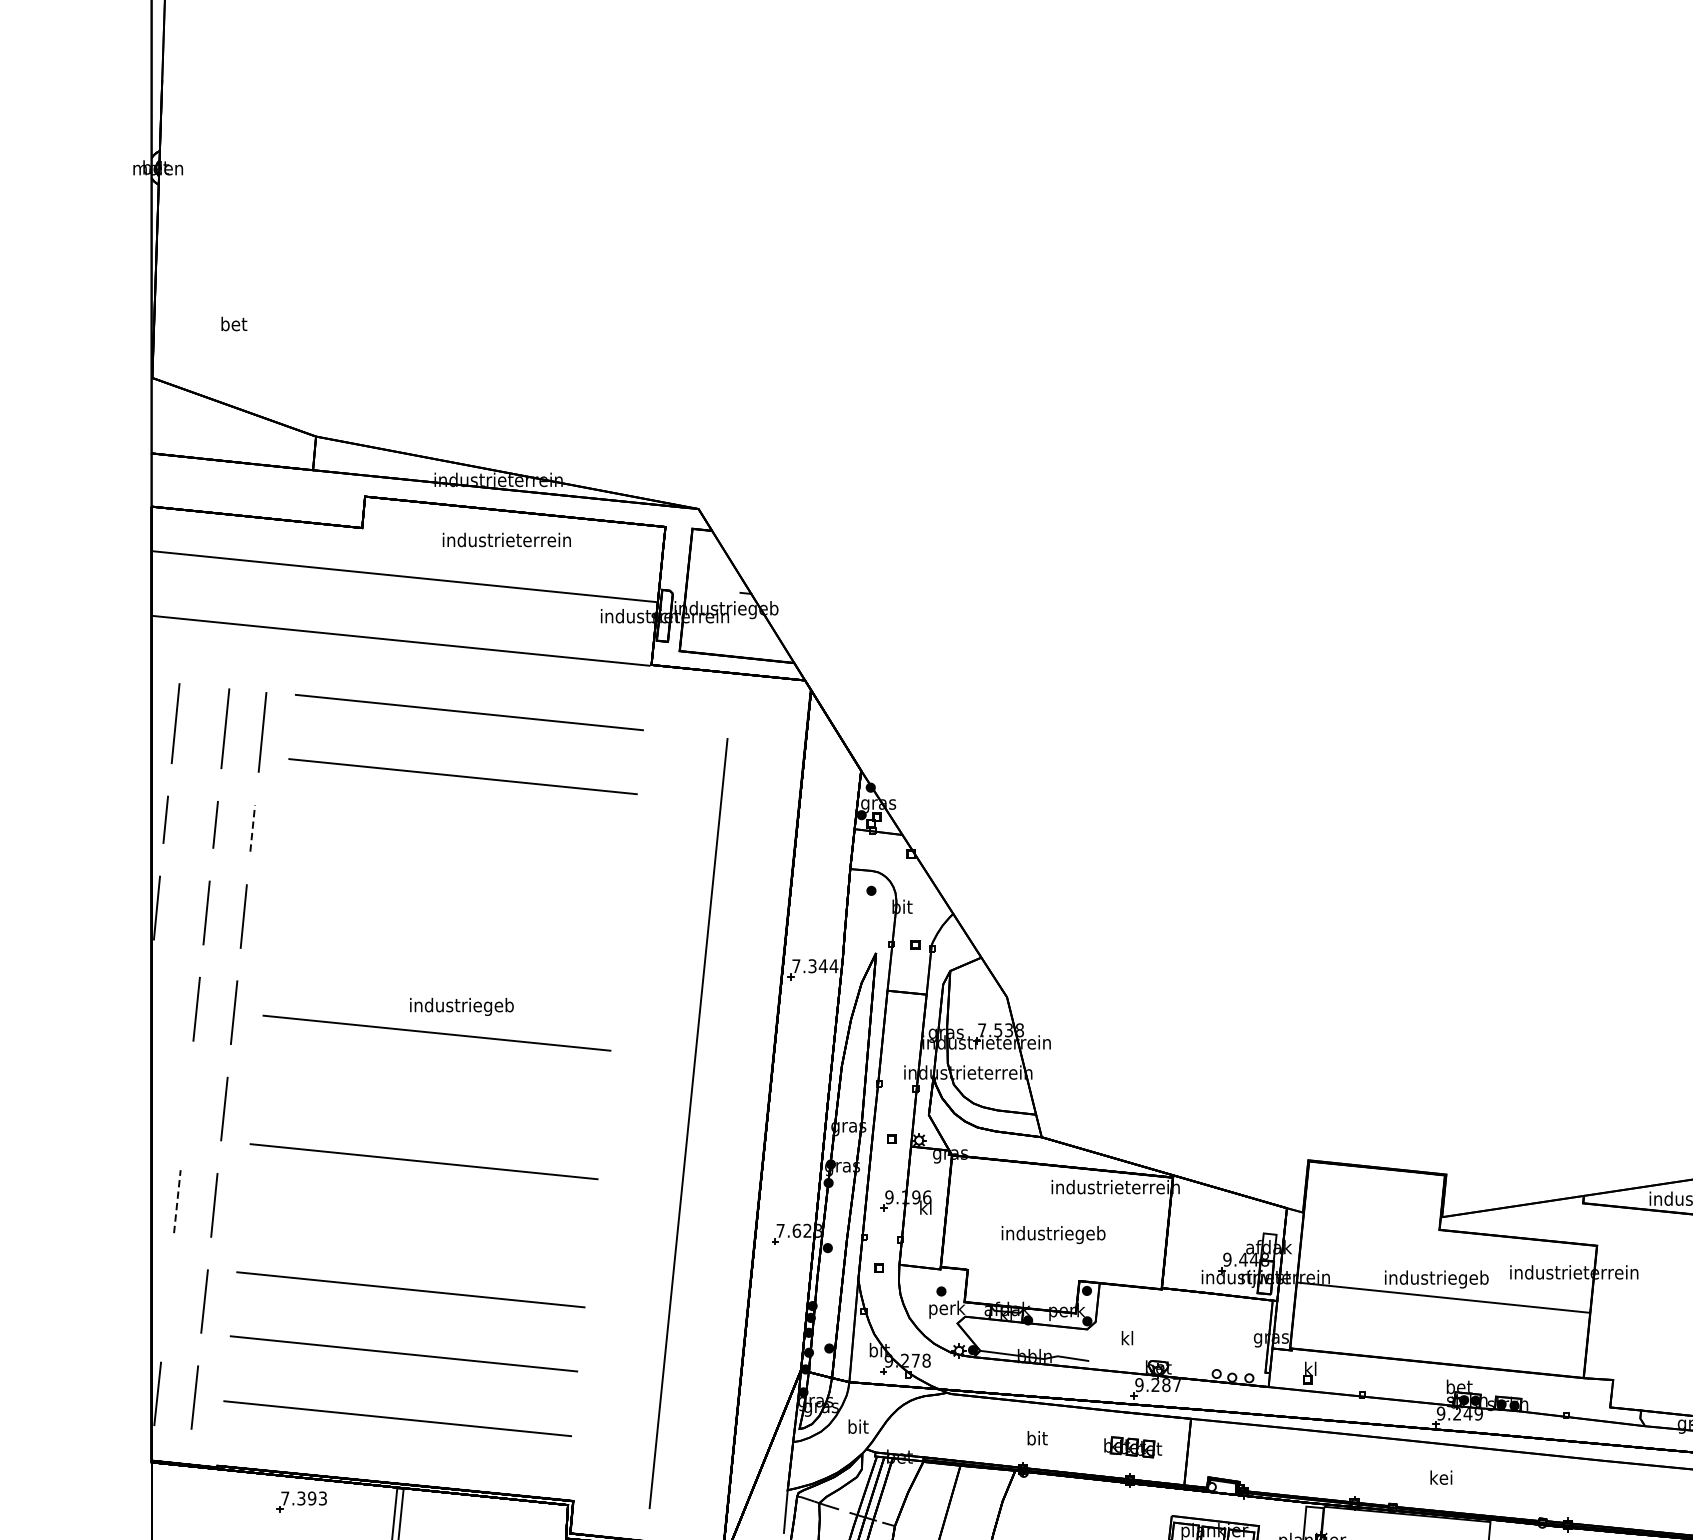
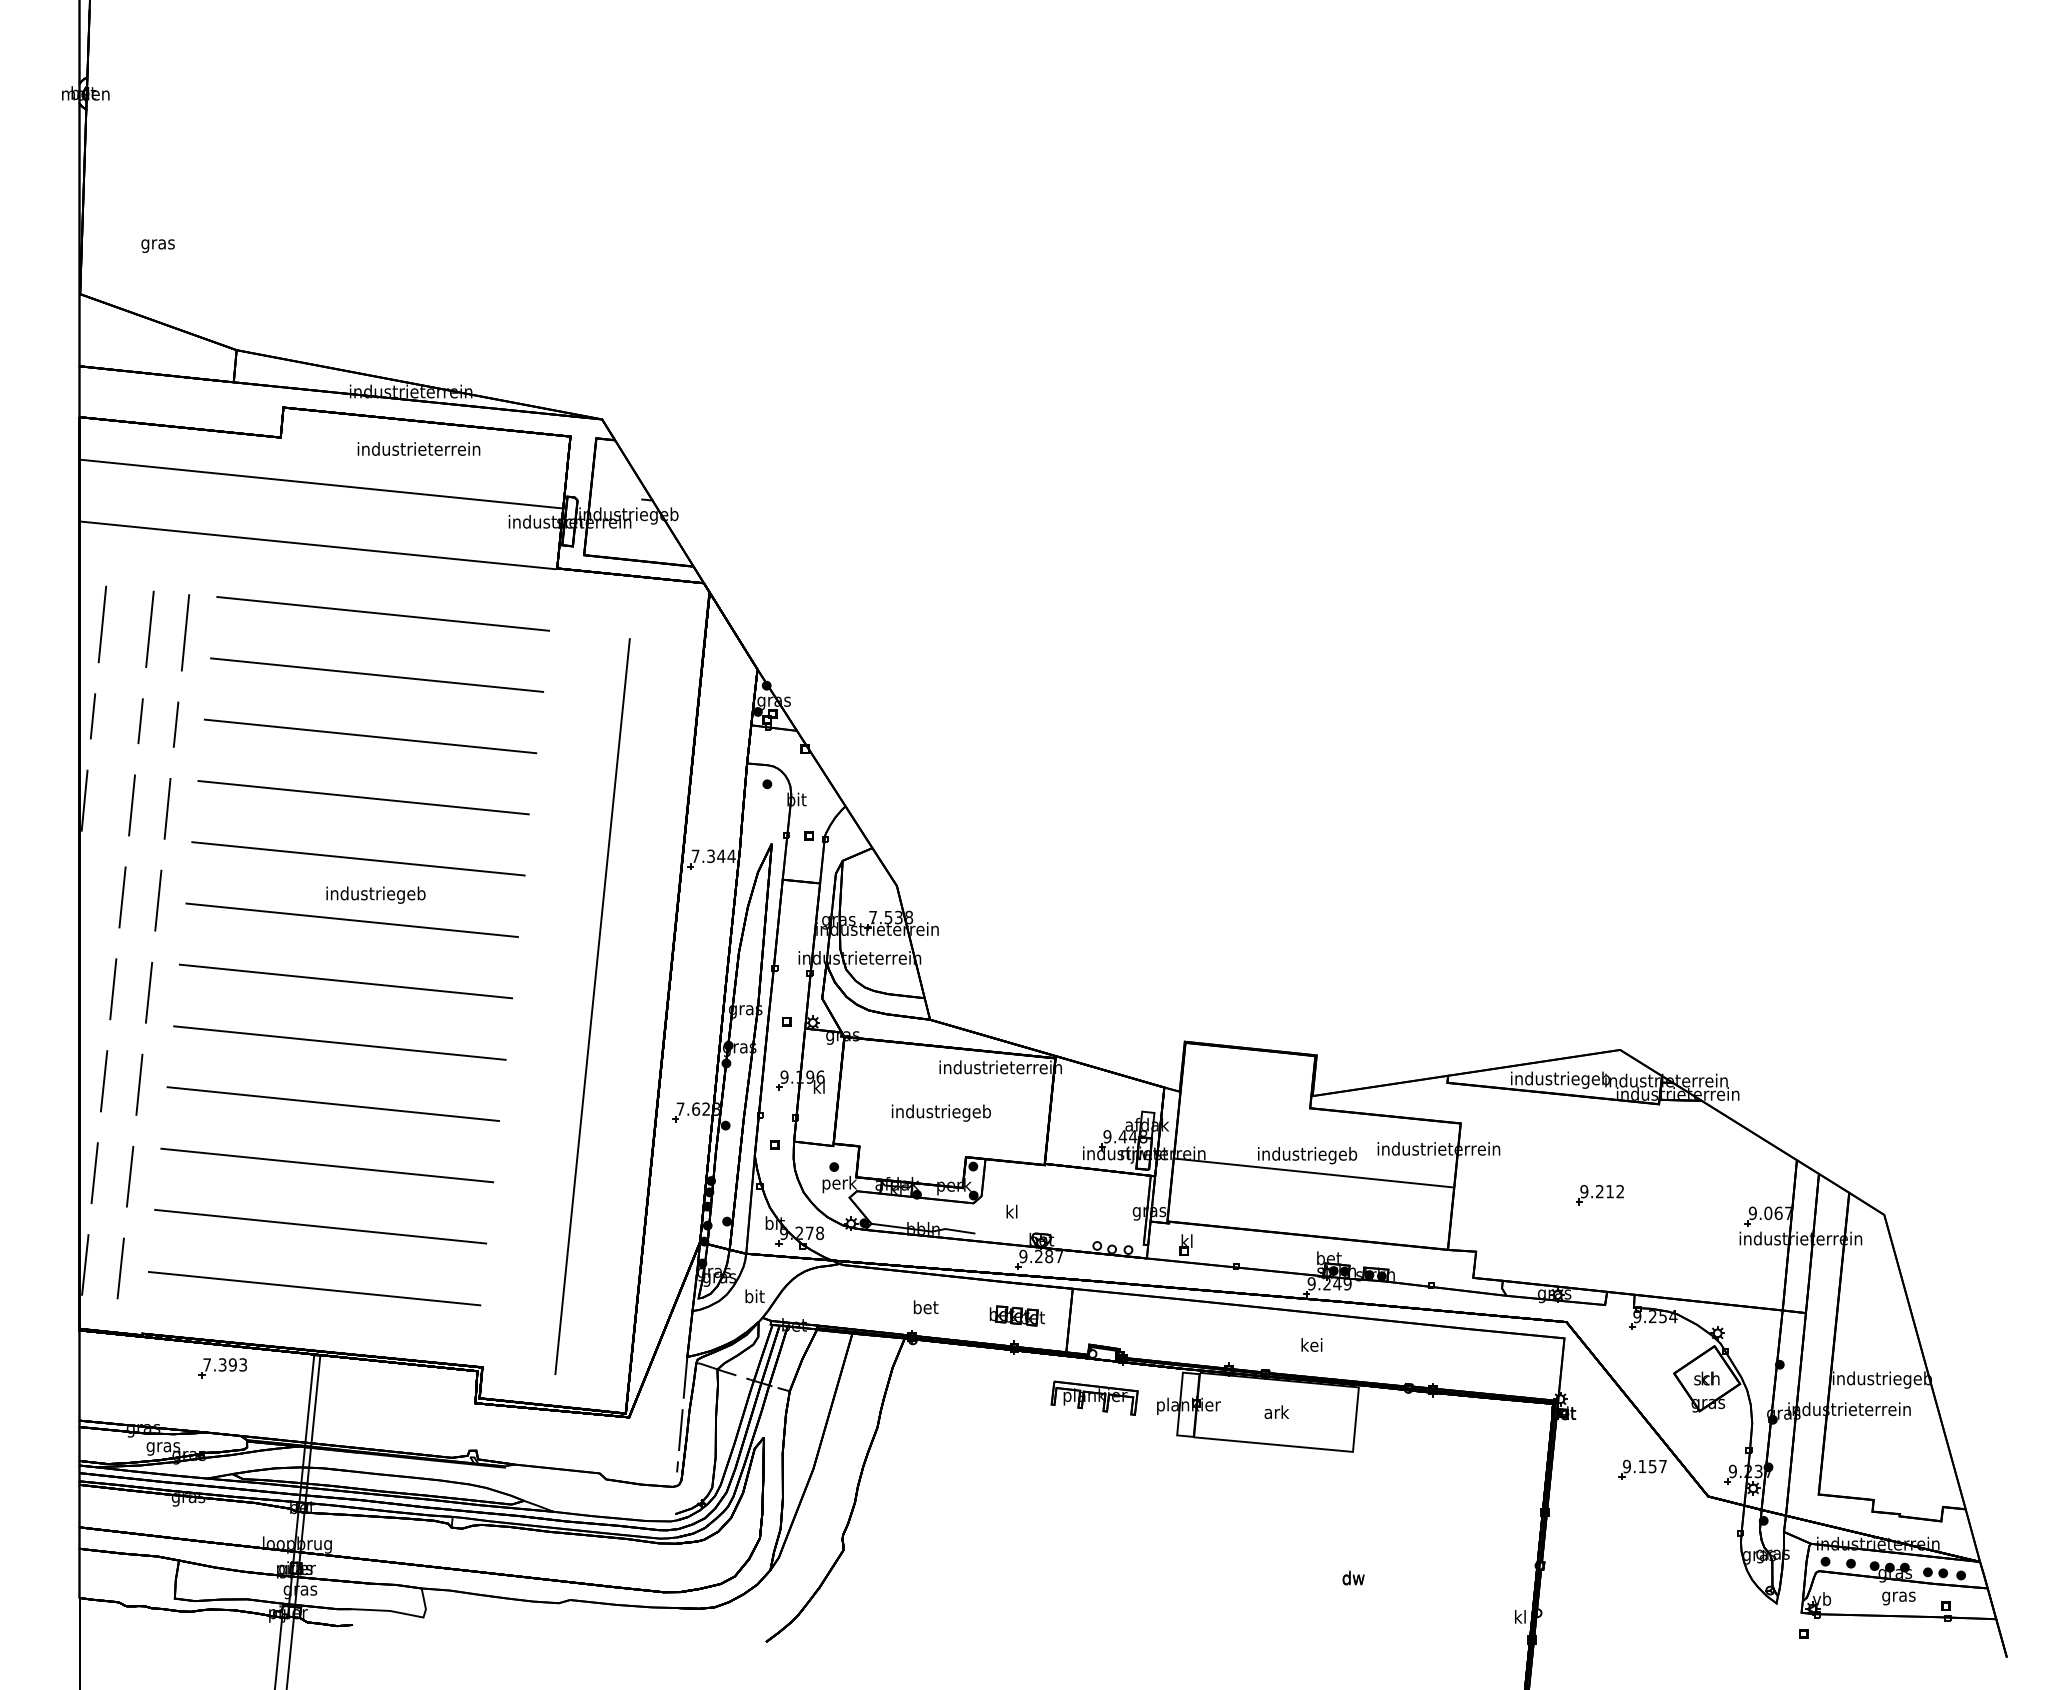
text: (233, 324) -> (157, 243), bet -> gras
line: (253, 828) -> (176, 724), dashed -> solid
line: (456, 840) -> (370, 736), added
line: (448, 904) -> (363, 797), added
line: (443, 968) -> (358, 858), added
line: (429, 1097) -> (345, 981), added
line: (187, 1105) -> (113, 989), added
line: (177, 1200) -> (104, 1080), dashed -> solid
line: (417, 1225) -> (333, 1104), added
line: (167, 1298) -> (94, 1173), added
text: (1036, 1438) -> (925, 1307), bit -> bet

